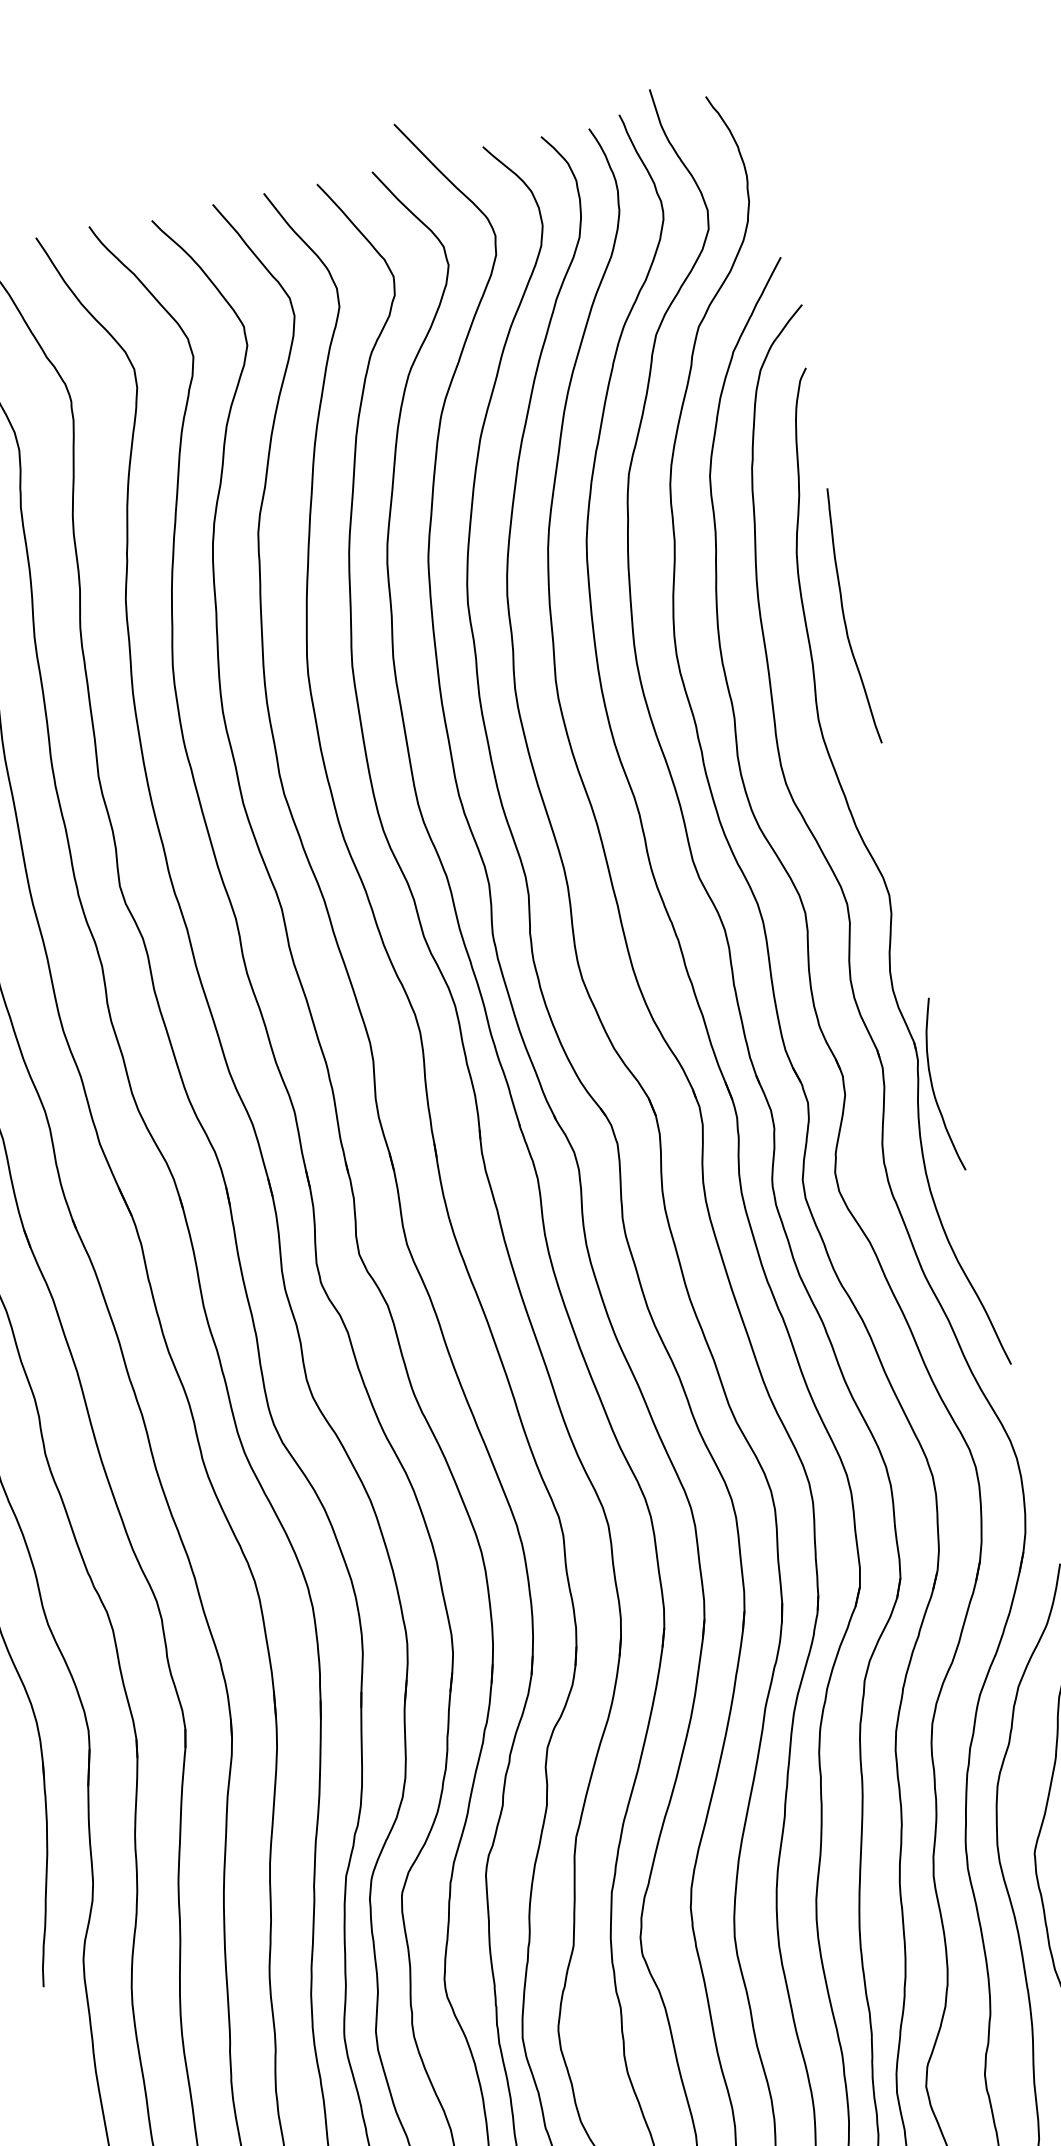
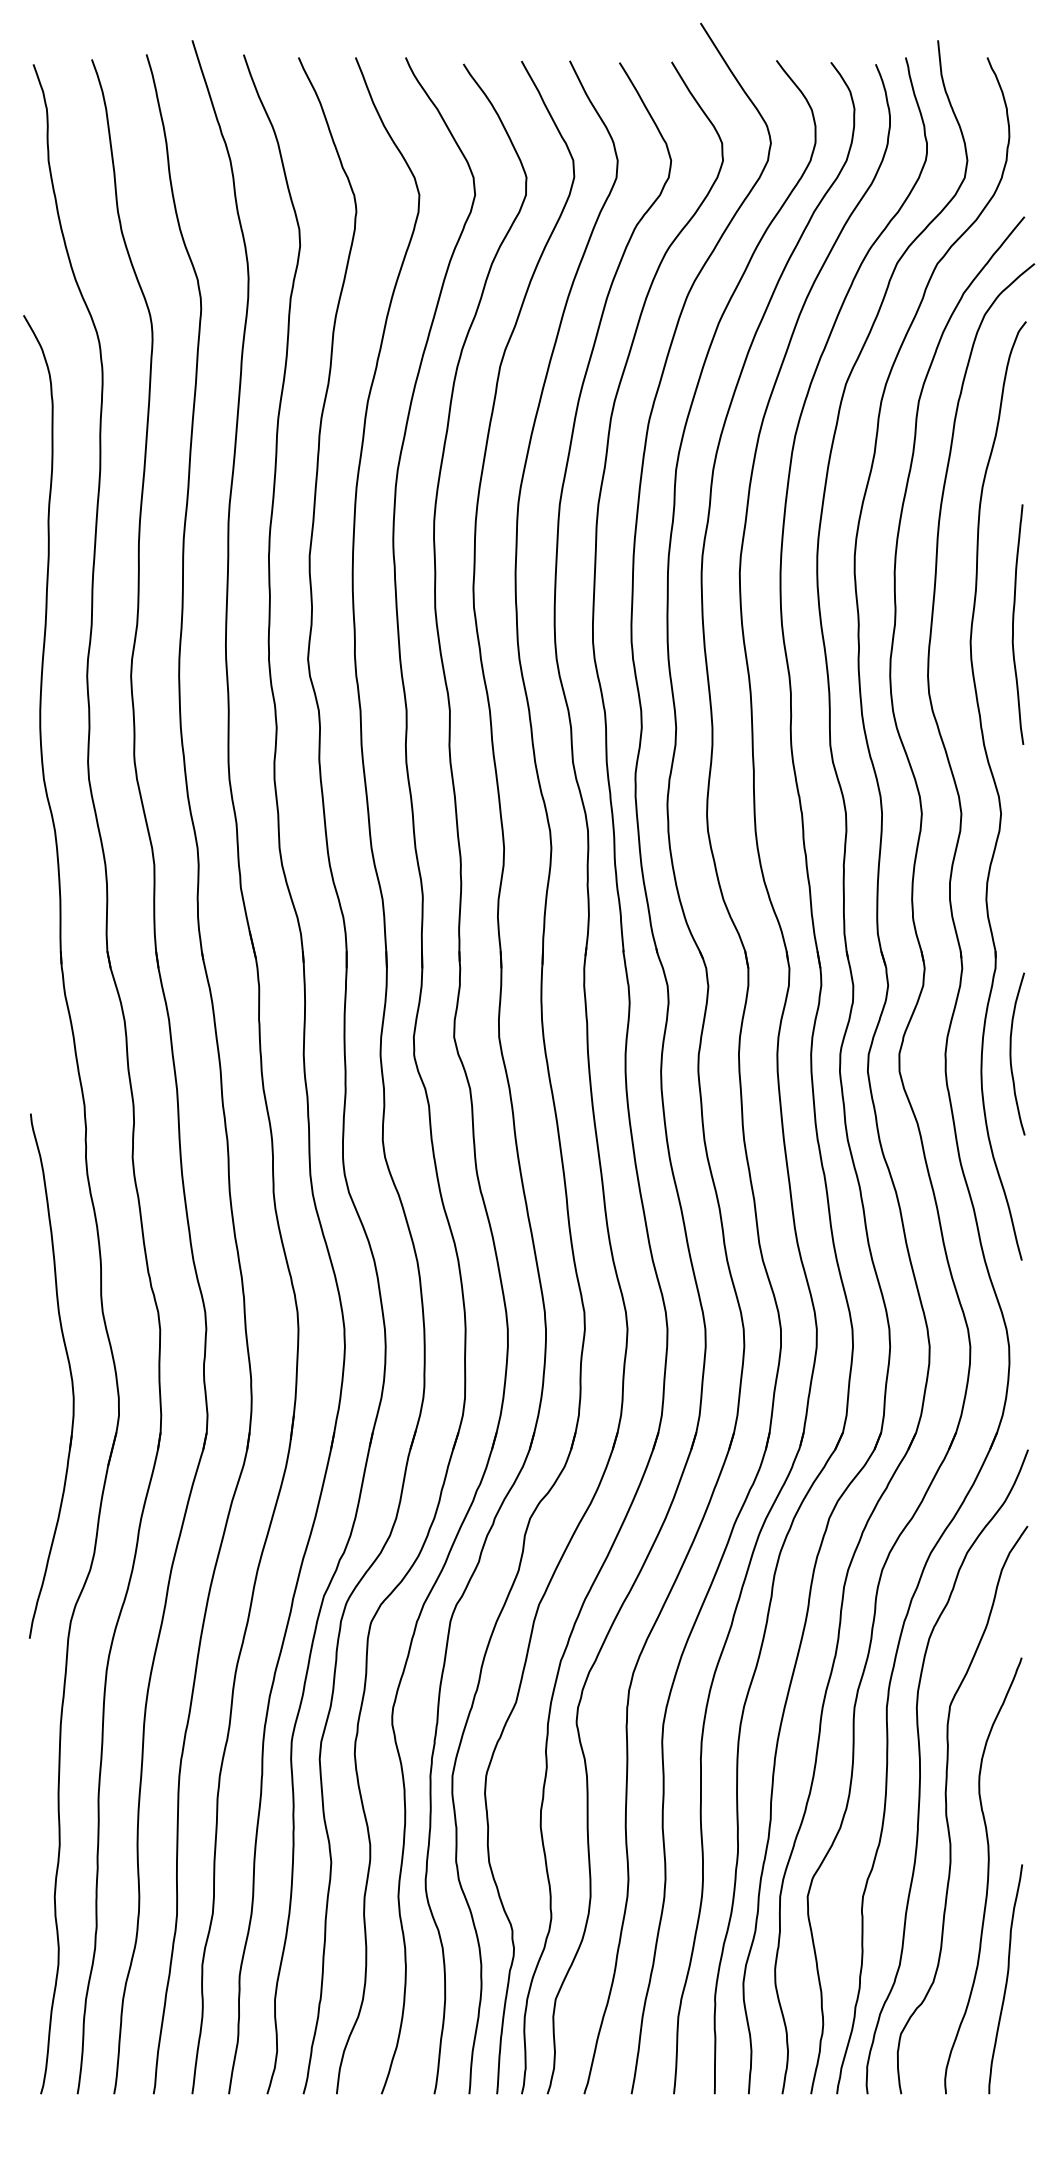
curve: (844, 617) -> (1013, 624), moved
curve: (933, 1086) -> (1011, 1053), moved

